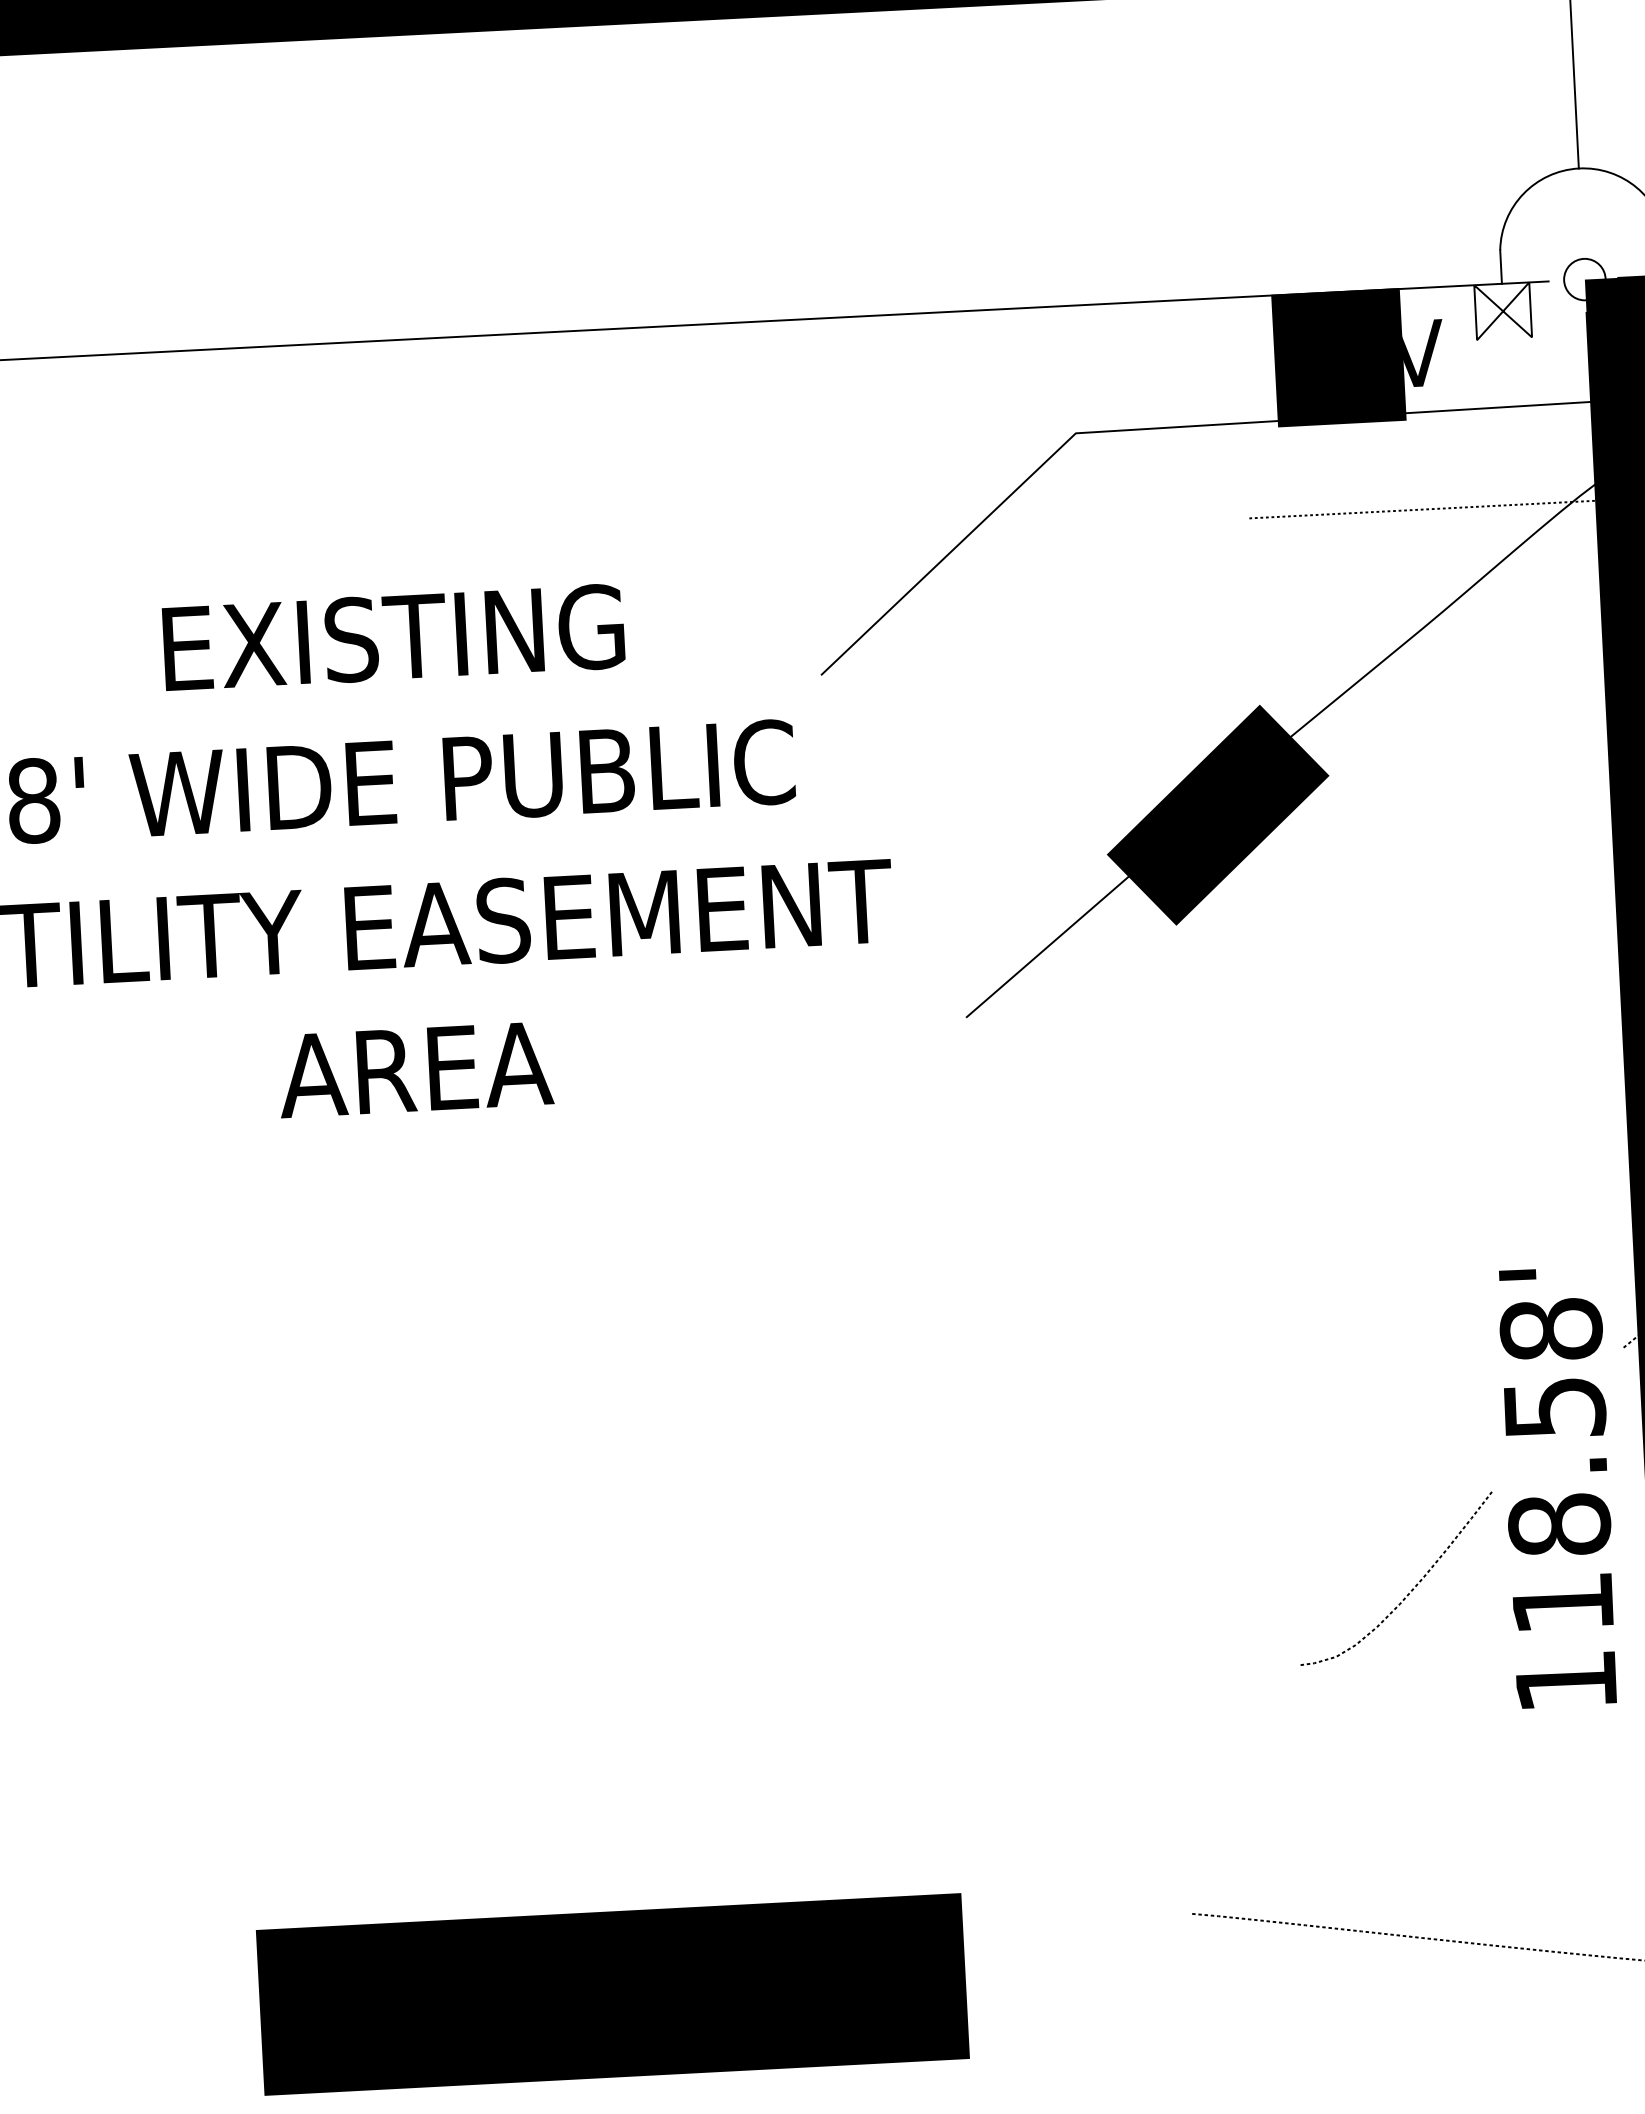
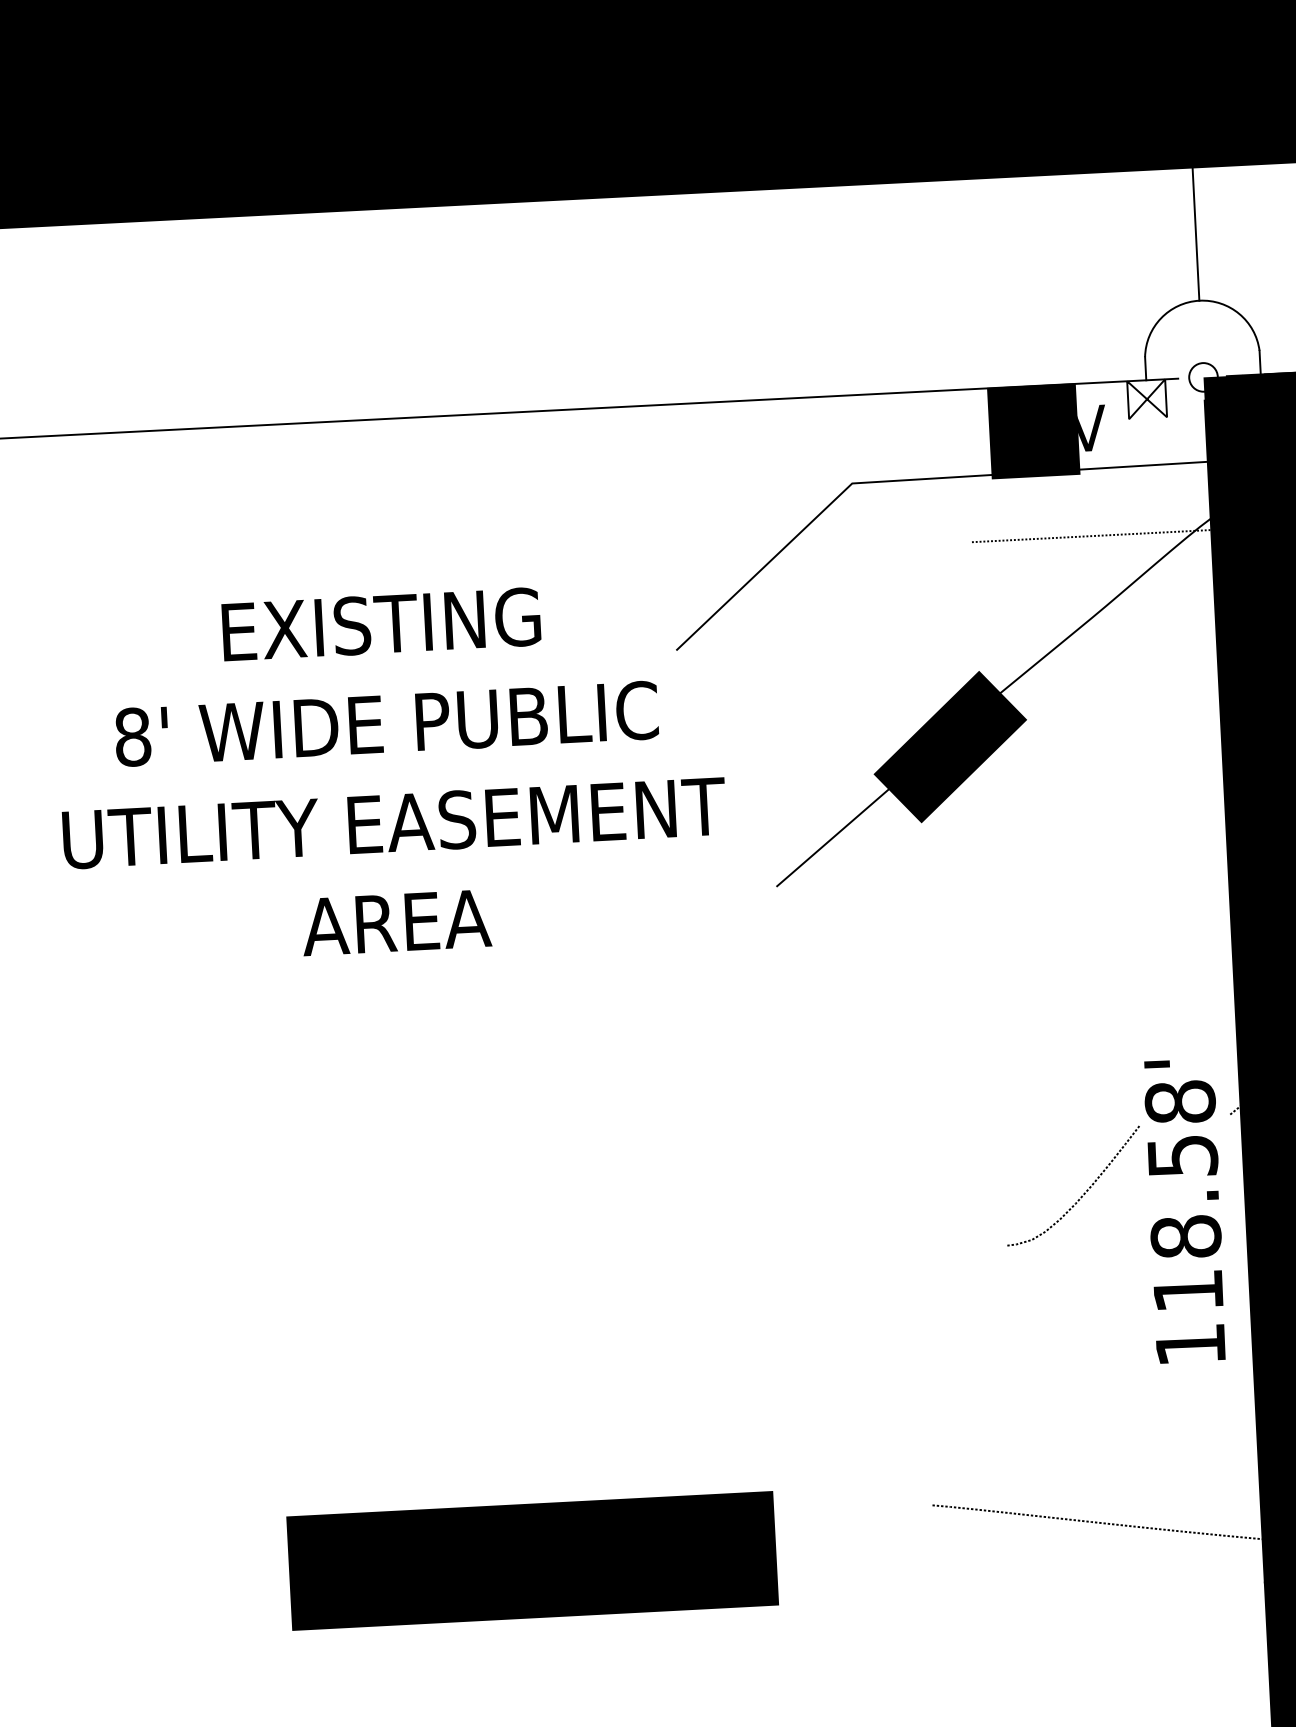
curve: (1410, 1589) -> (1083, 1193), moved

